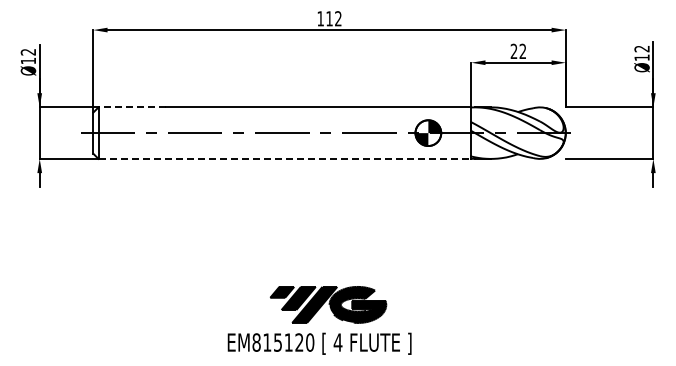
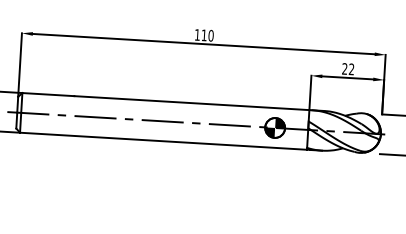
text: (338, 18) -> (211, 35), 112 -> 110
line: (132, 107) -> (48, 94), dashed -> solid
line: (285, 158) -> (163, 140), dashed -> solid

